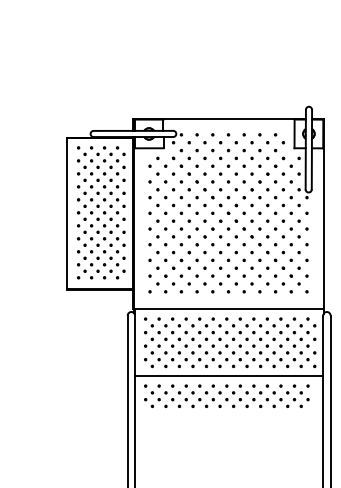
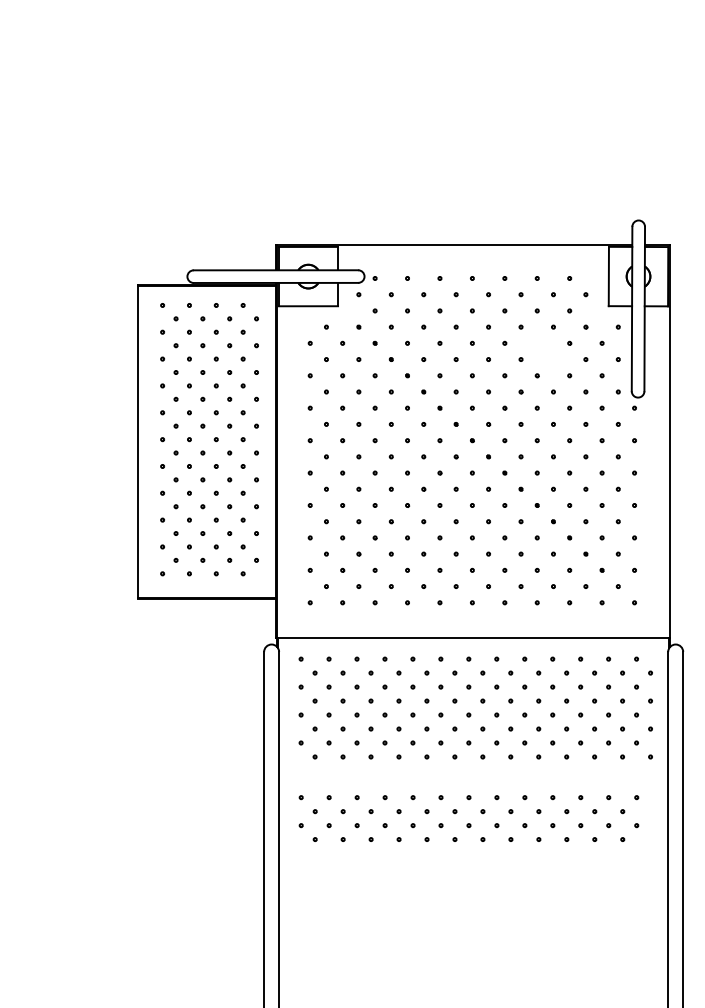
part: (263, 169) -> (544, 350), removed
line: (229, 376) -> (474, 777), removed

